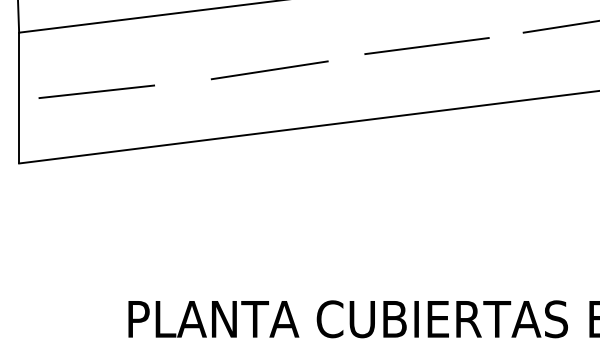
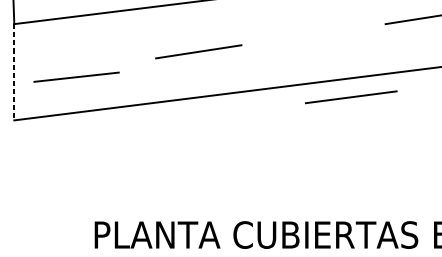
line: (426, 45) -> (350, 96), moved
line: (96, 91) -> (76, 76), moved
line: (19, 98) -> (14, 72), solid -> dashed

